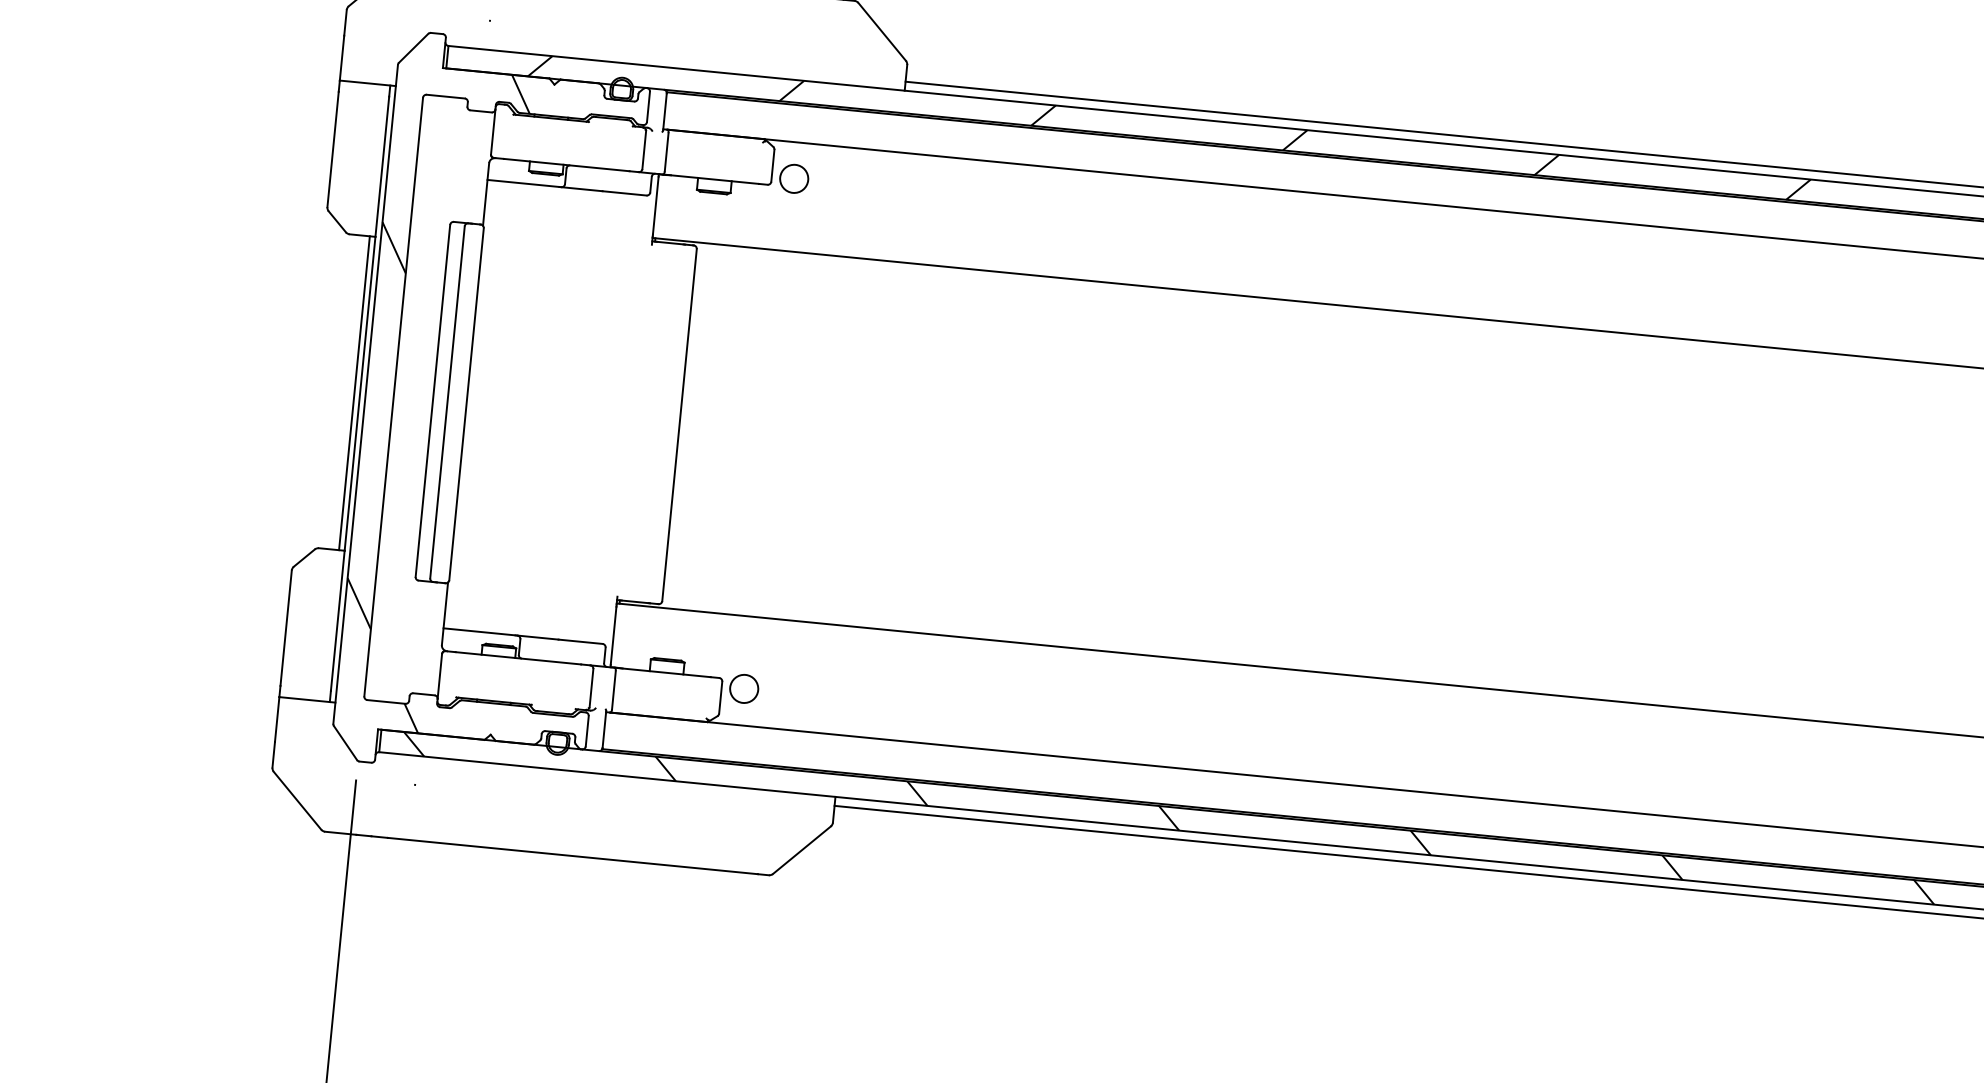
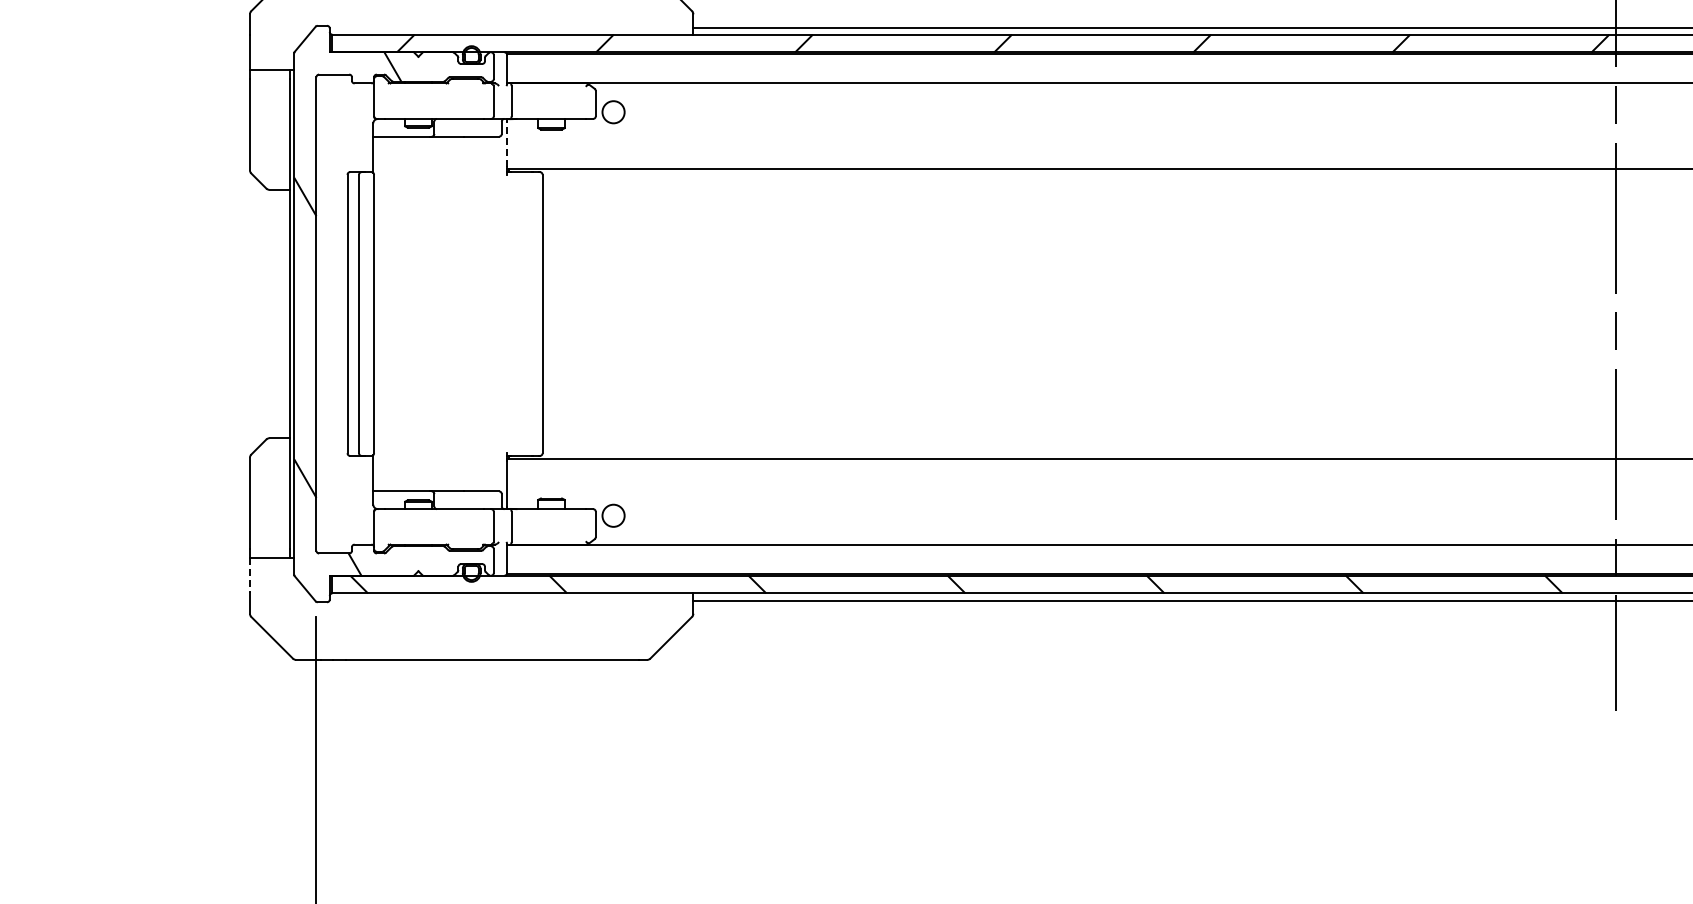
line: (656, 205) -> (507, 143), solid -> dashed
line: (354, 392) -> (285, 313), removed
line: (276, 719) -> (249, 575), solid -> dashed

